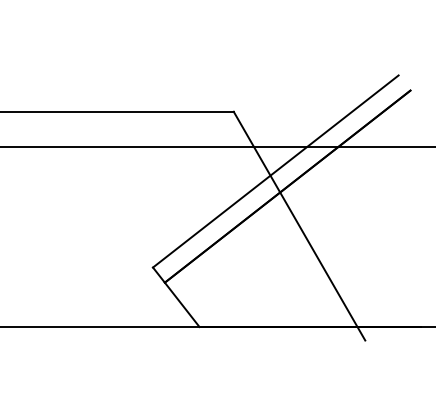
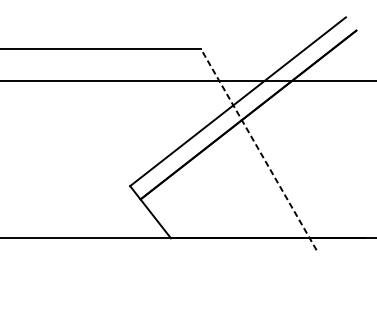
line: (299, 226) -> (258, 150), solid -> dashed

